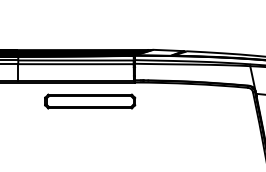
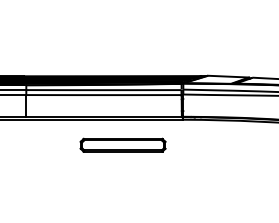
part: (90, 101) -> (123, 145), size x0.7

